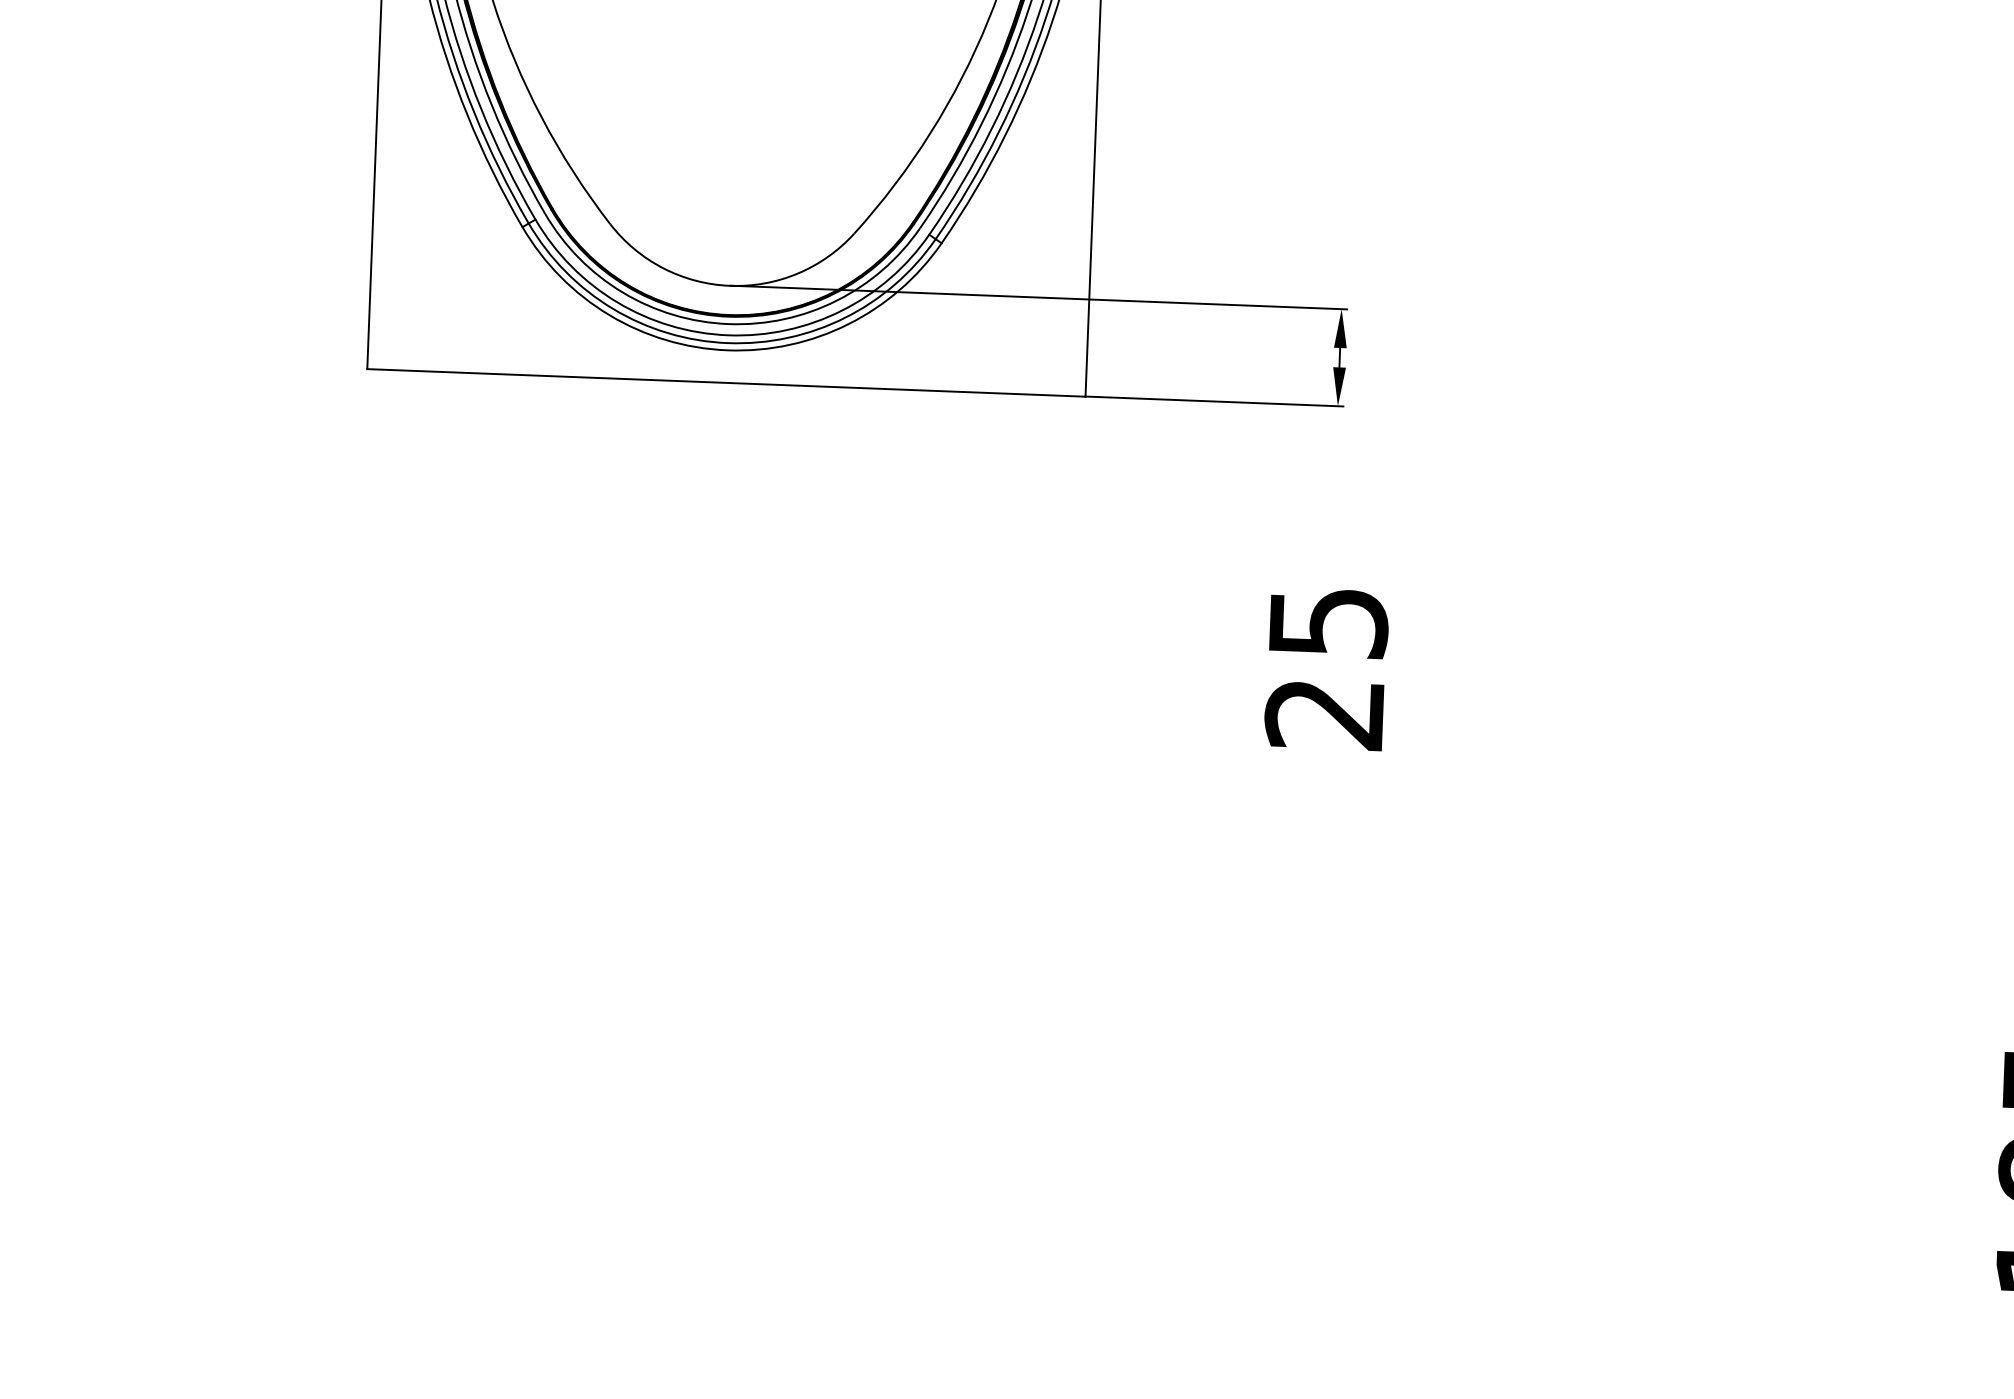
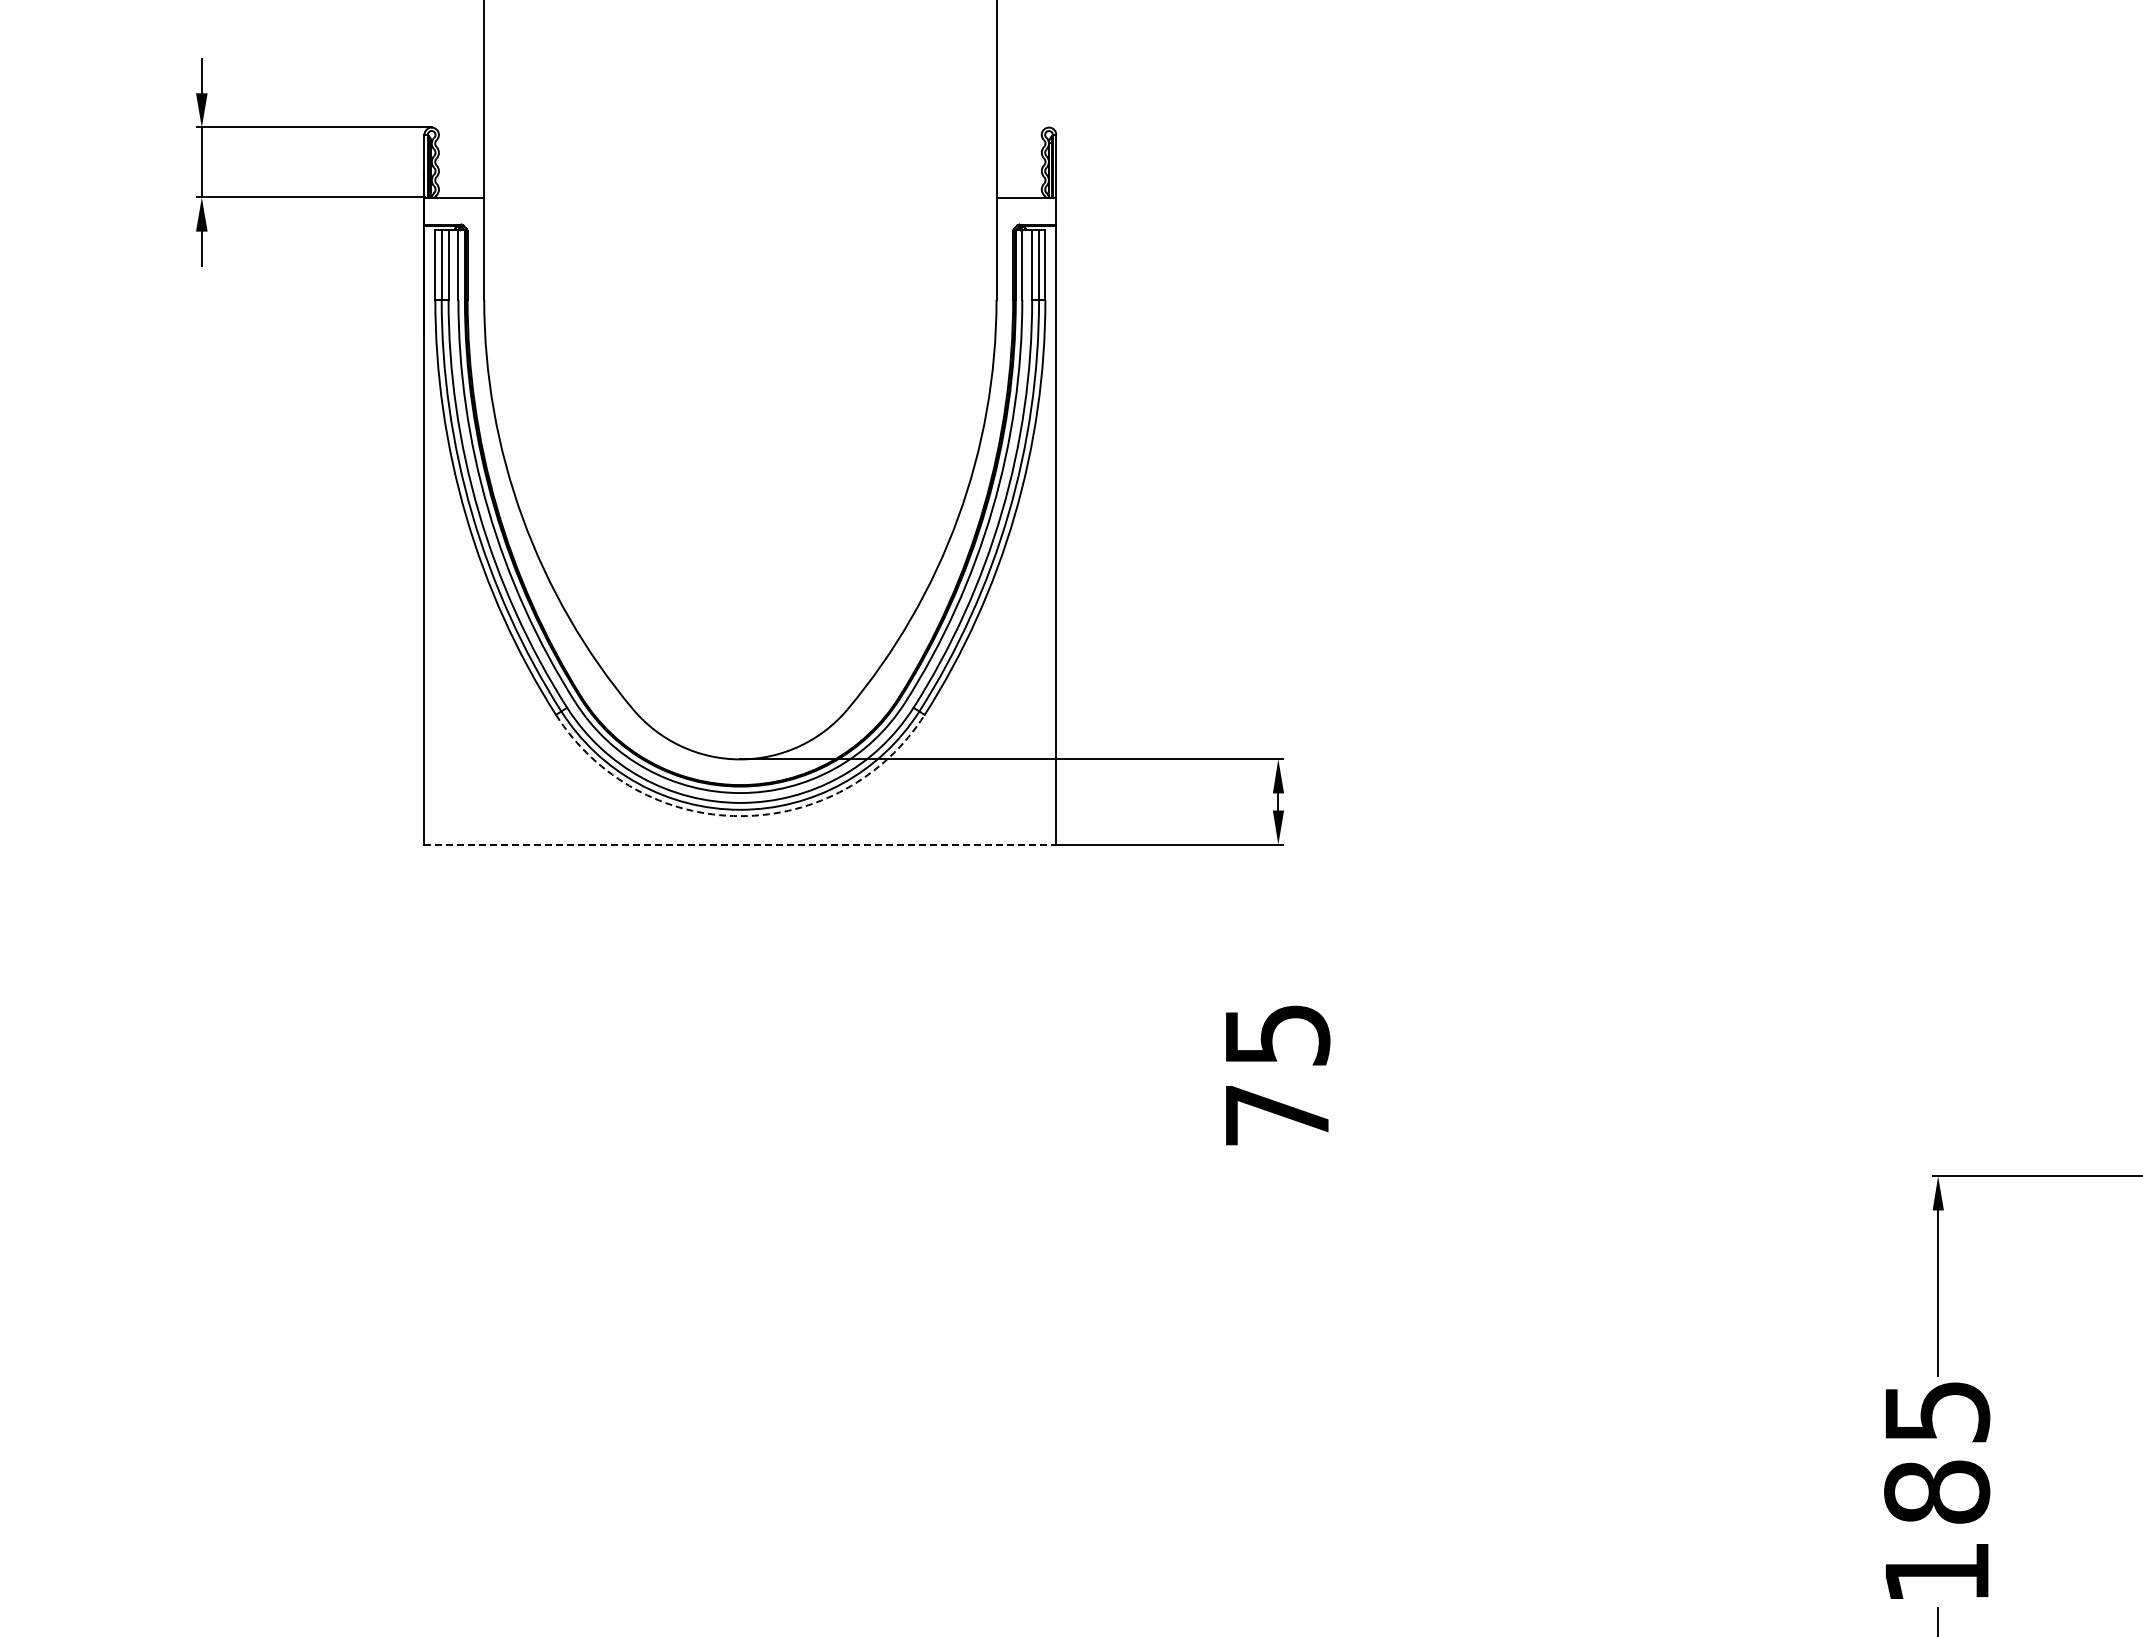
arc: (727, 350) -> (740, 816), solid -> dashed
line: (726, 382) -> (740, 844), solid -> dashed
text: (1323, 715) -> (1276, 1116), 25 -> 75

